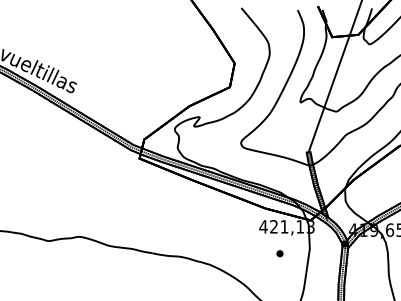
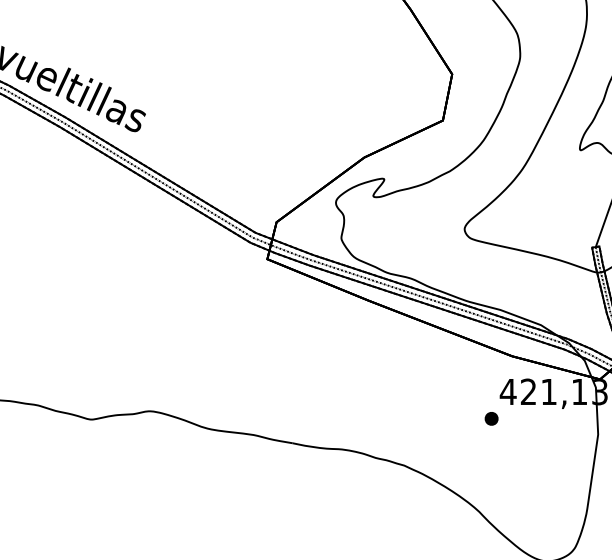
part: (279, 253) -> (490, 418), moved

